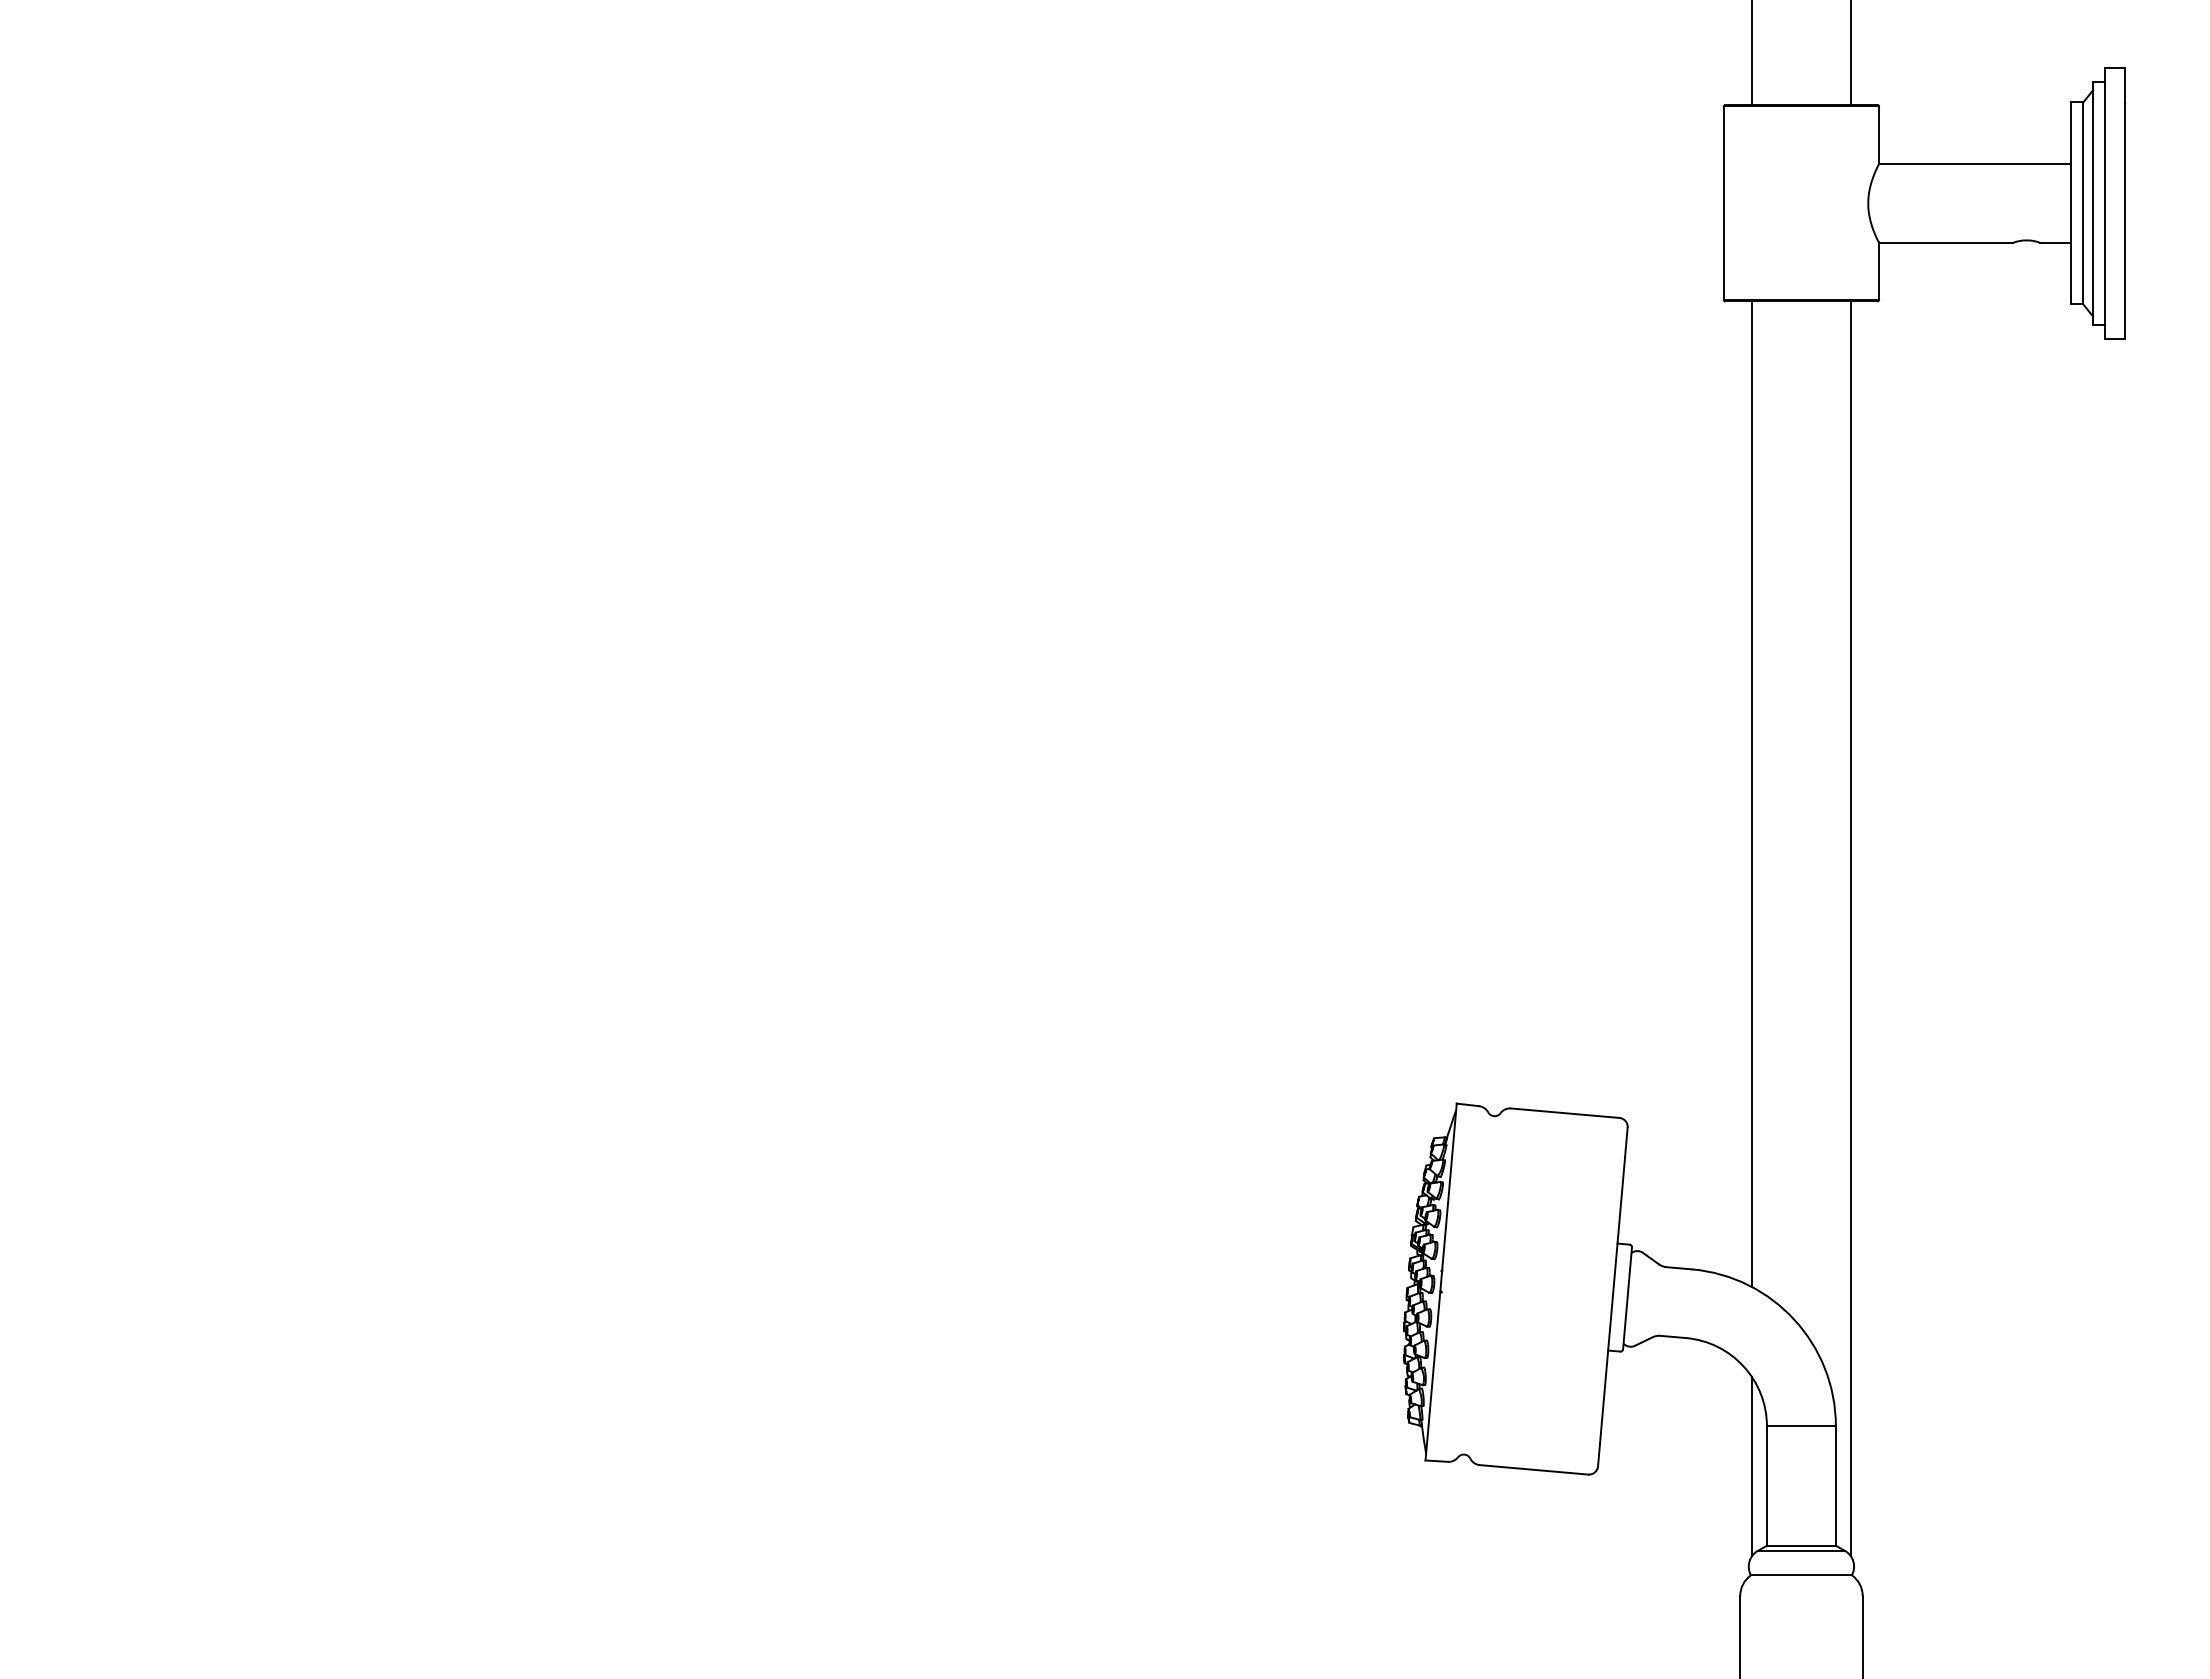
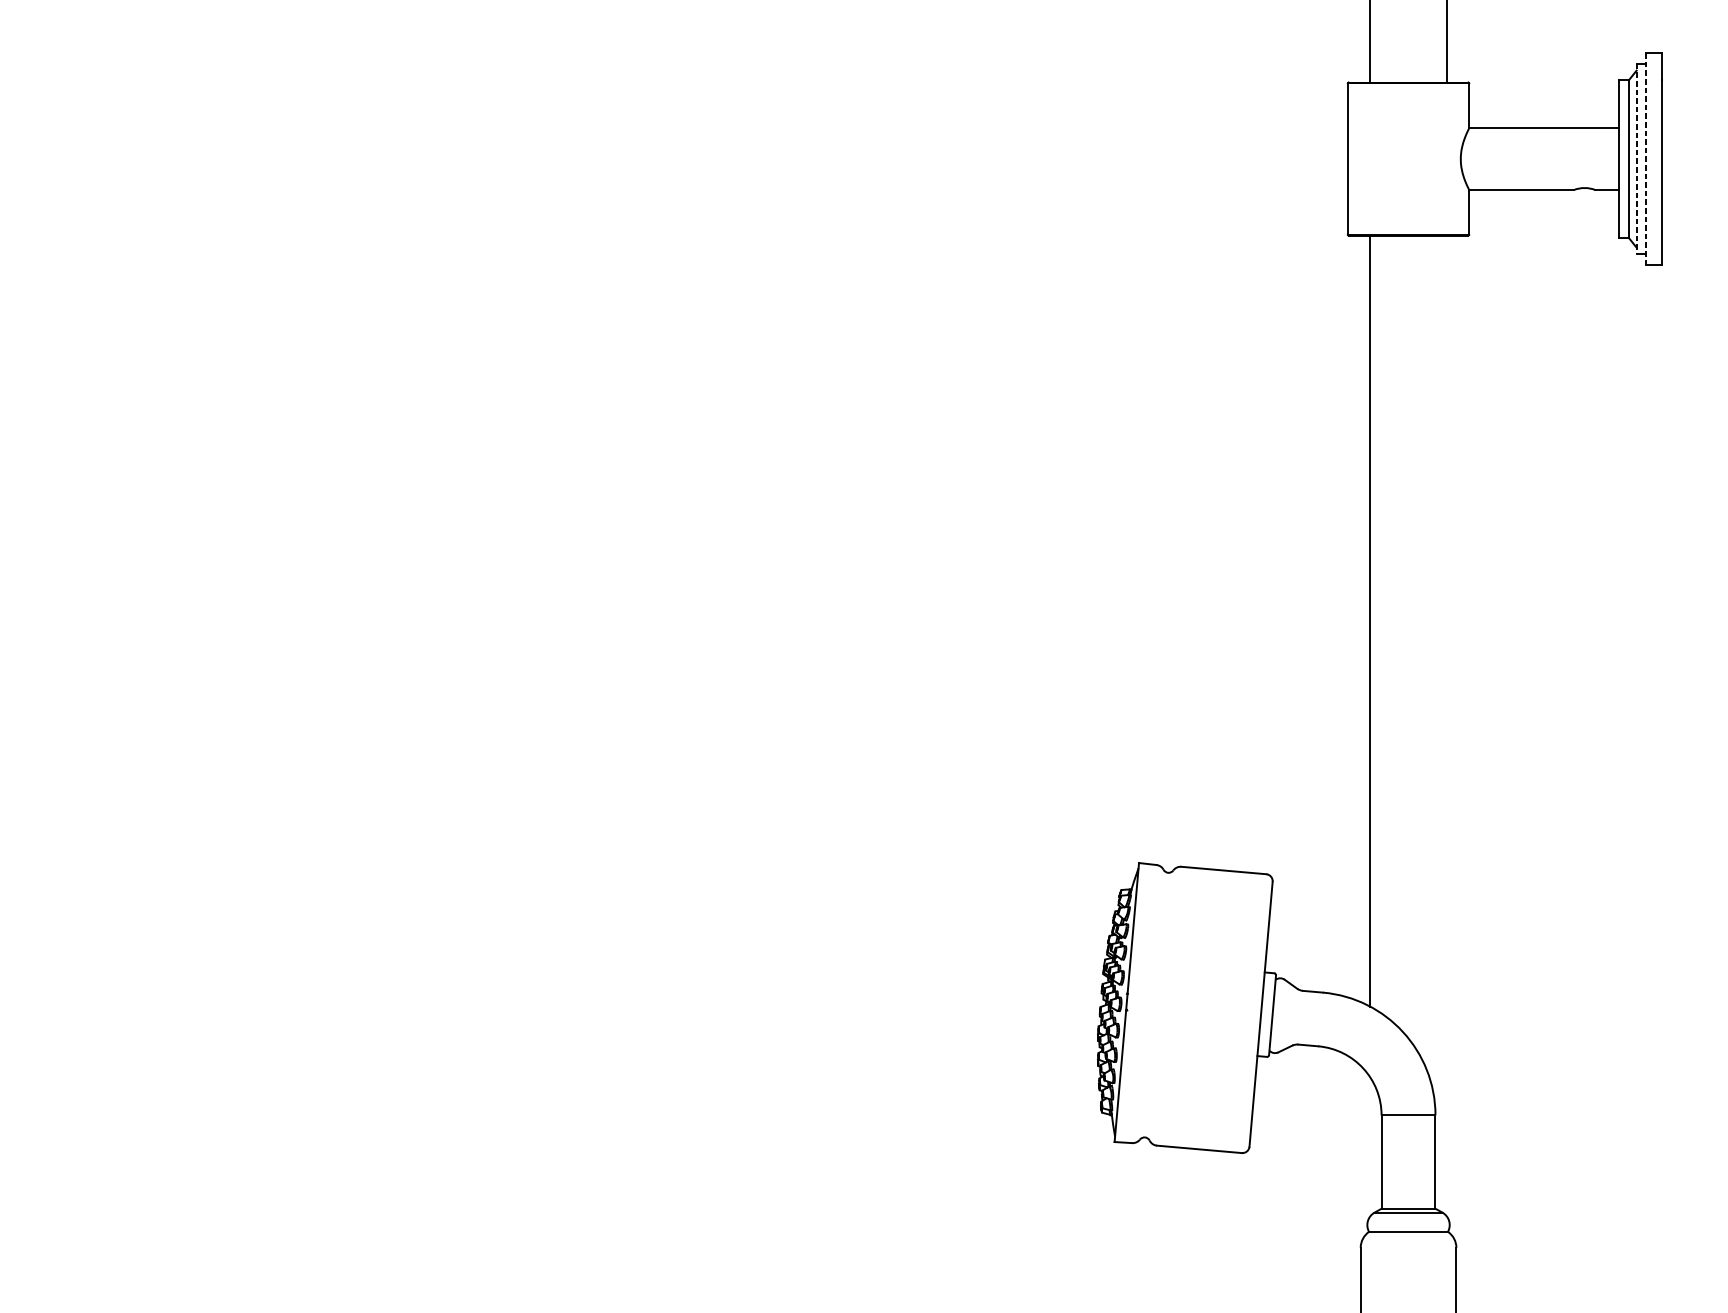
line: (2093, 203) -> (1636, 159), solid -> dashed
line: (2105, 203) -> (1646, 159), solid -> dashed
line: (1850, 928) -> (1446, 726), removed
line: (1752, 1466) -> (1370, 1146), removed

